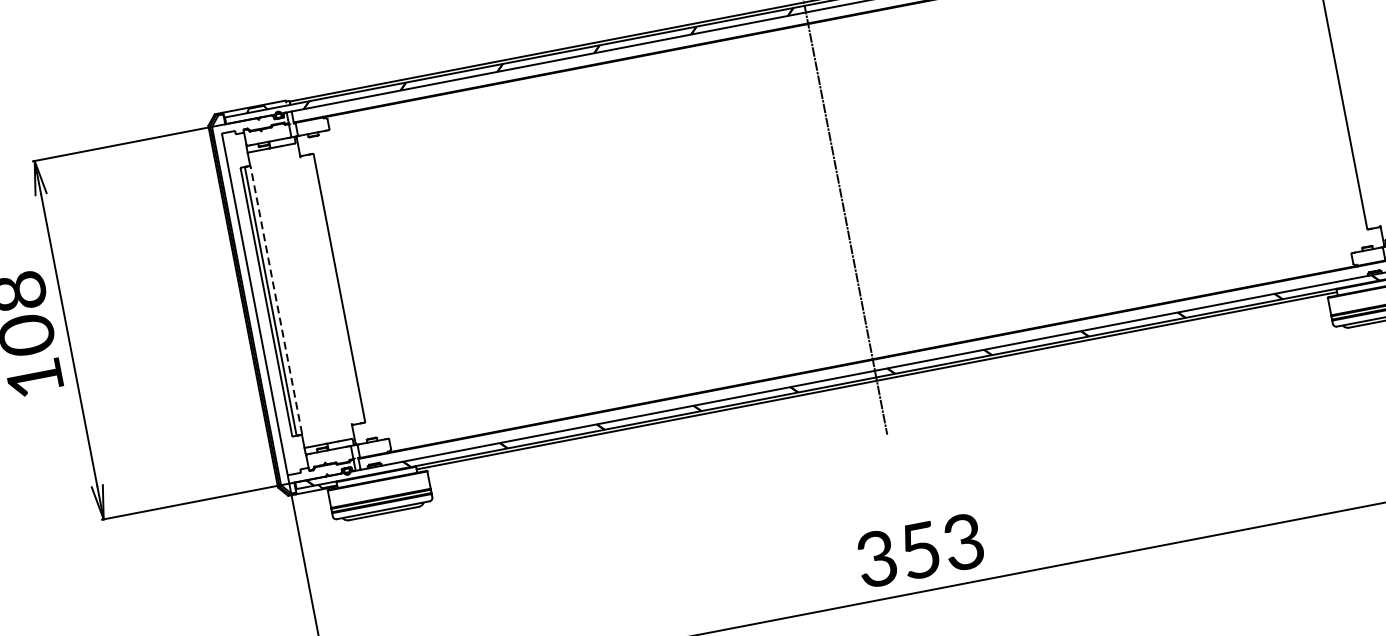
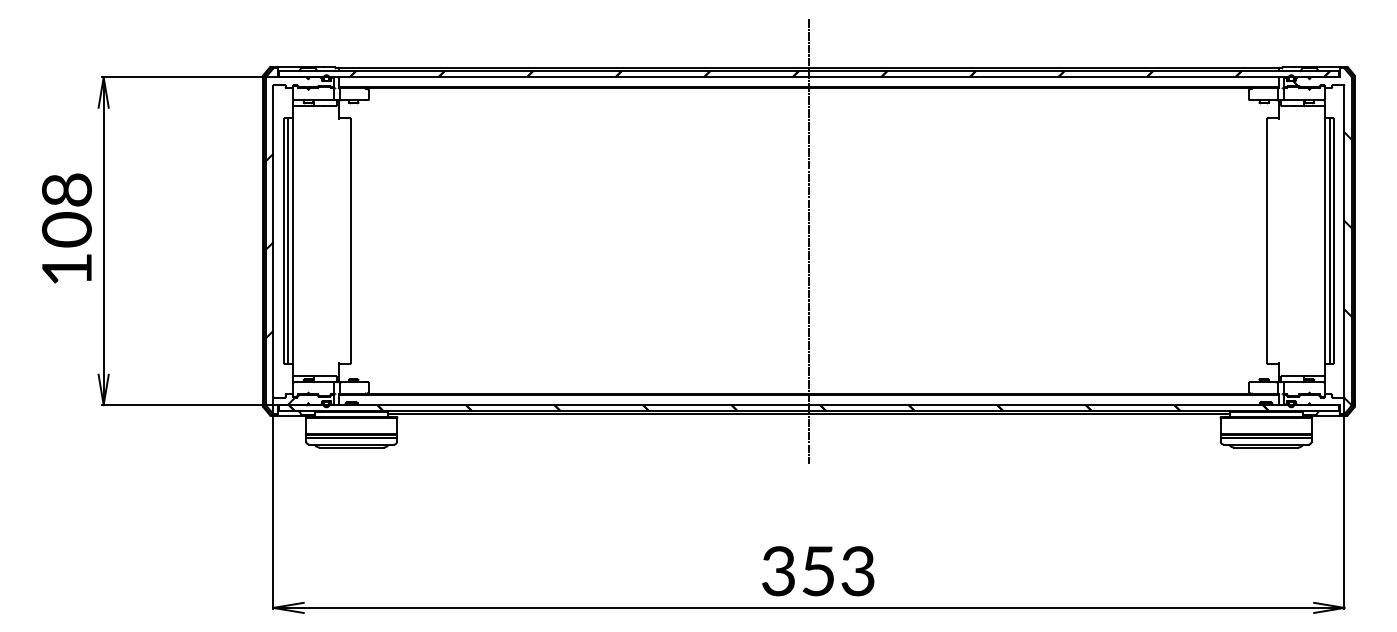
line: (276, 300) -> (293, 241), dashed -> solid
hatch: (270, 344) -> (280, 279), added

